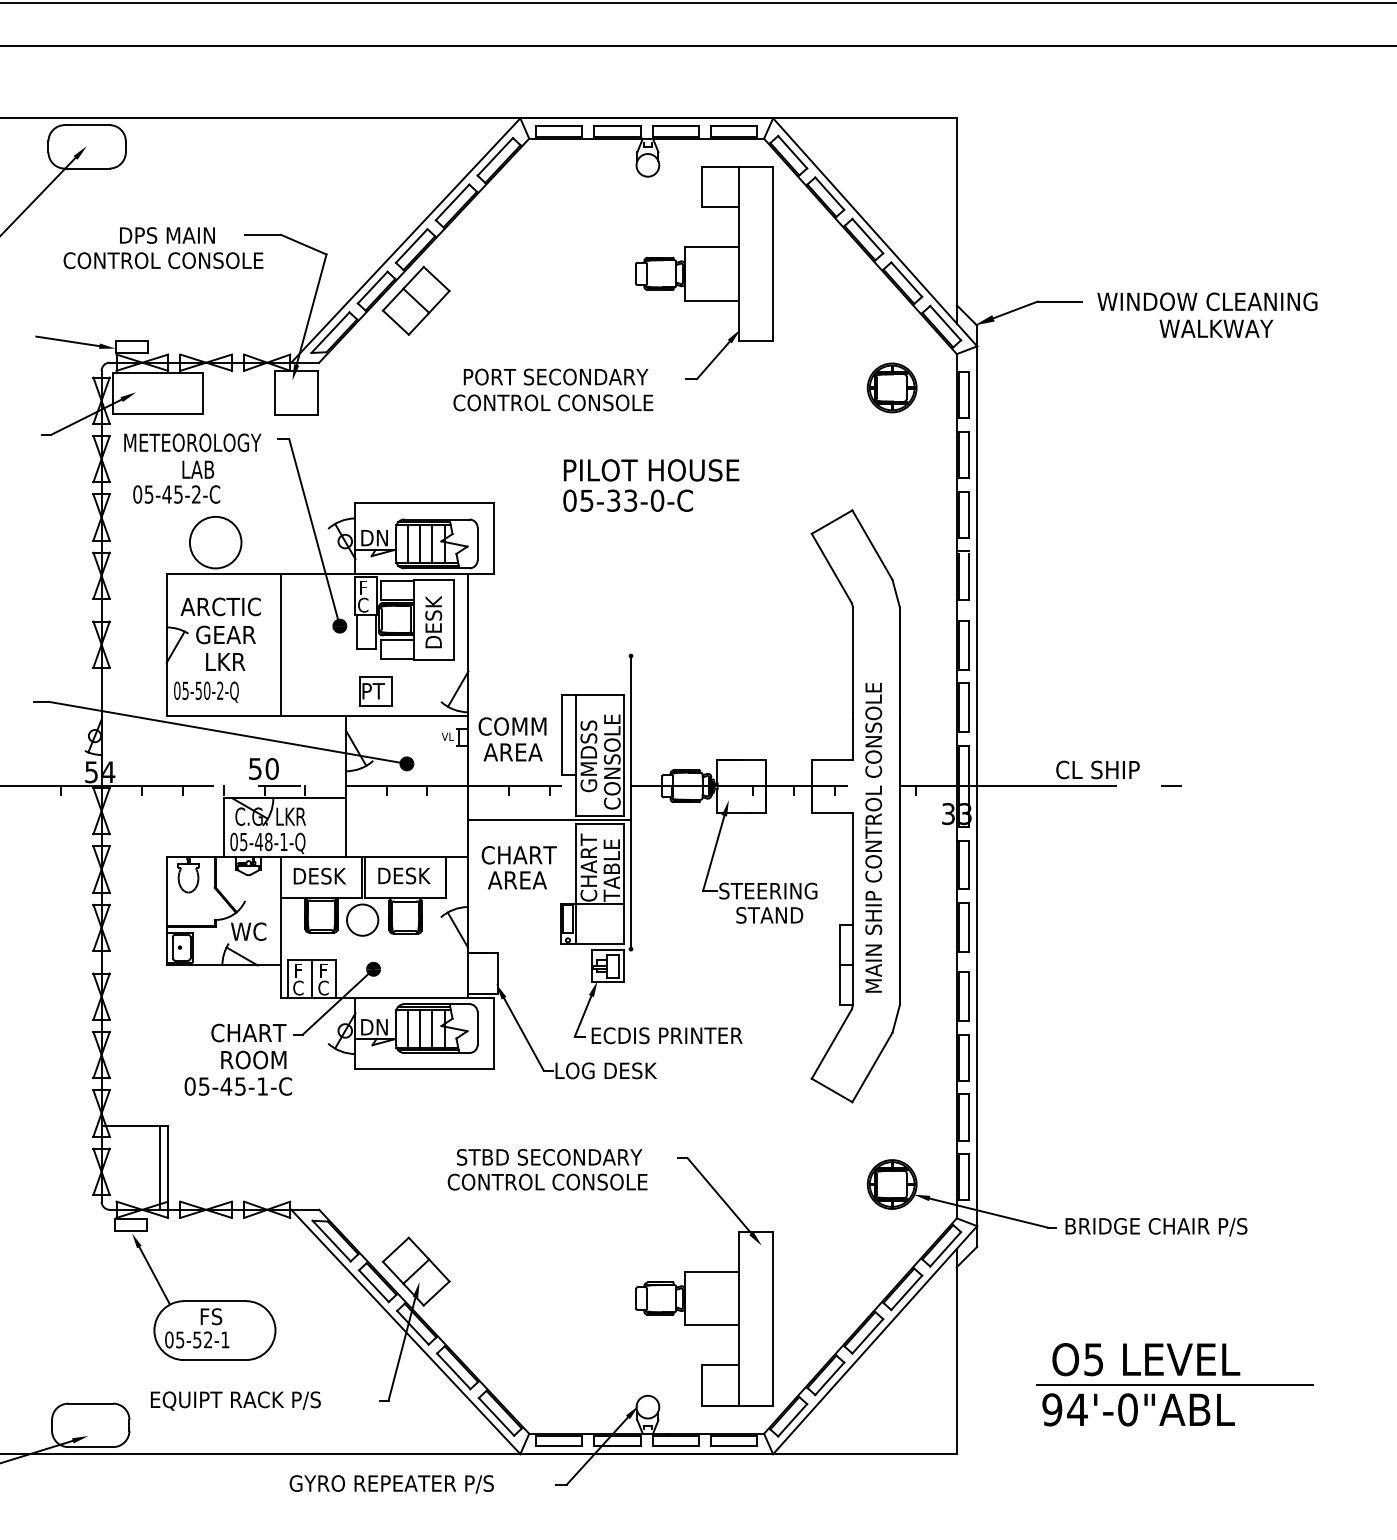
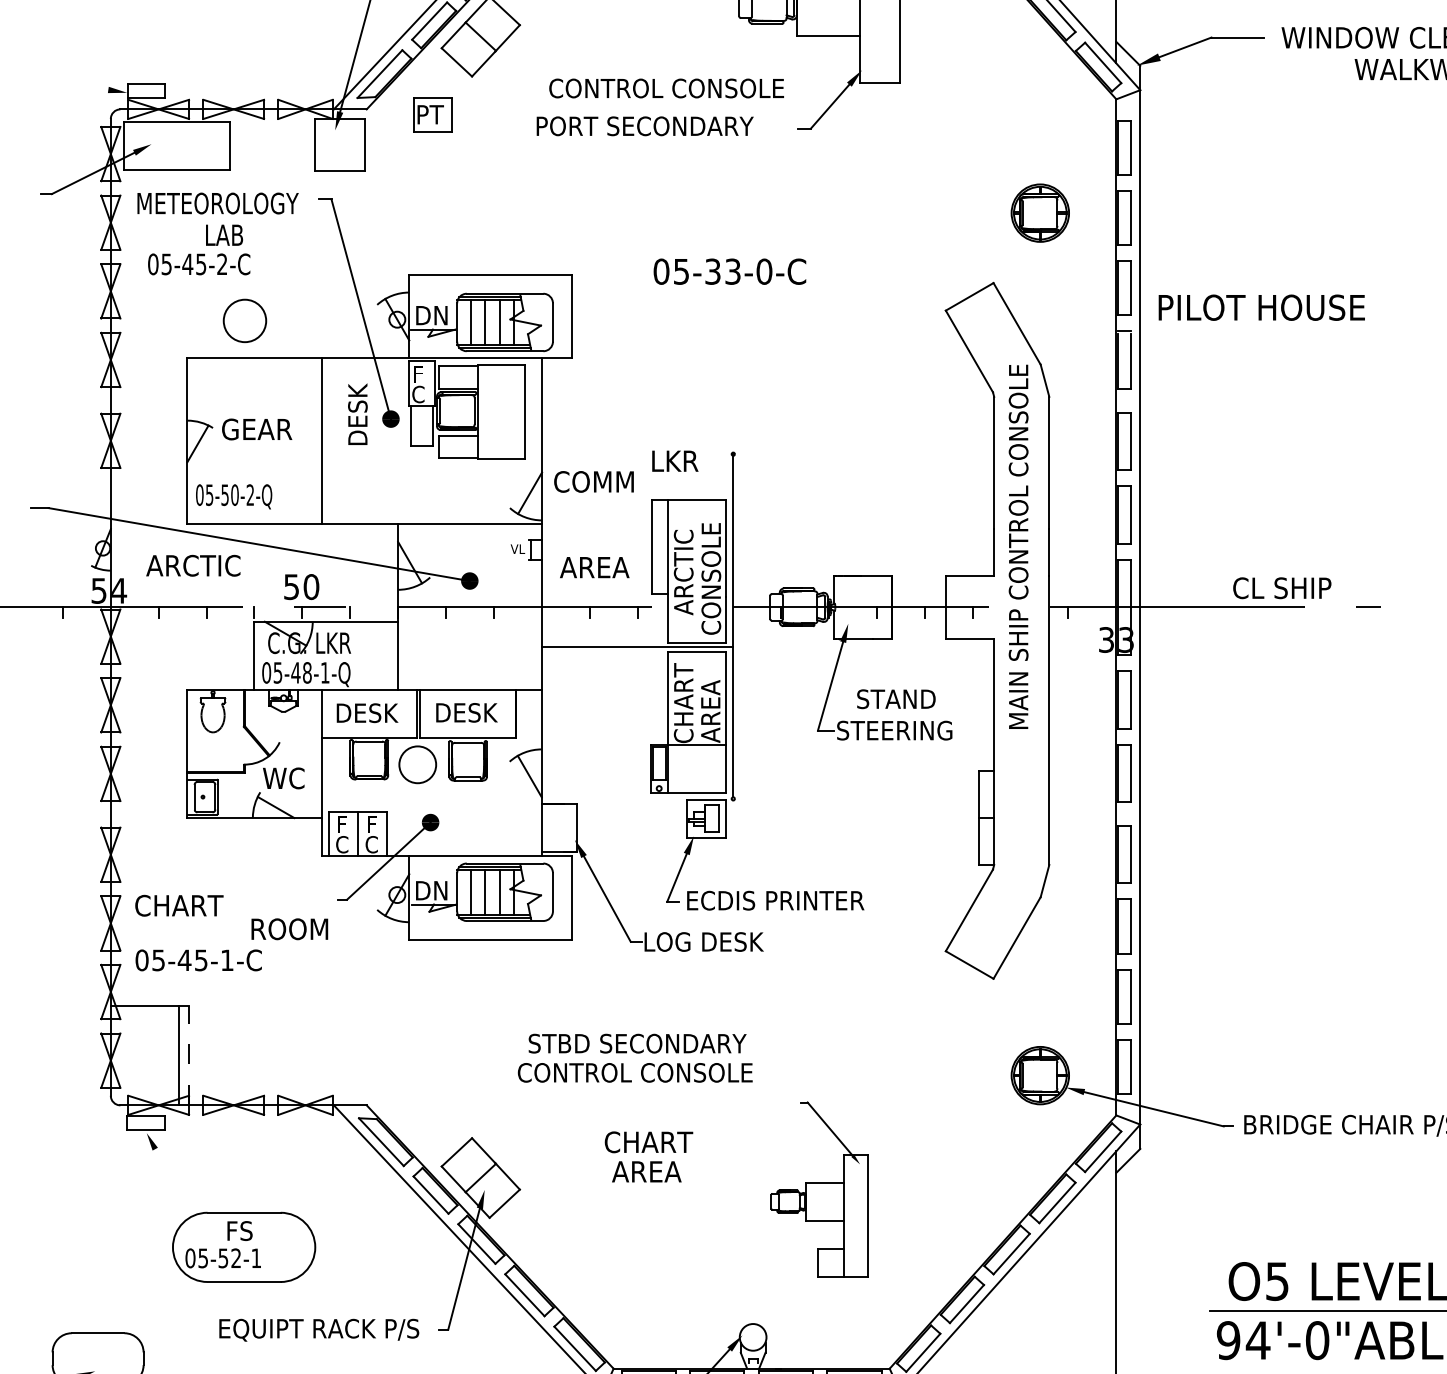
line: (67, 341) -> (70, 84), removed
part: (891, 387) -> (1039, 212), moved
text: (553, 402) -> (666, 88), moved
text: (651, 470) -> (1261, 307), moved
circle: (215, 542) -> (244, 320), size x0.7
text: (220, 606) -> (193, 565), moved
text: (433, 622) -> (357, 414), moved
text: (225, 661) -> (675, 460), moved
part: (375, 691) -> (432, 115), moved
text: (512, 726) -> (593, 481), moved
text: (588, 756) -> (683, 572), GMDSS -> ARCTIC
text: (873, 837) -> (1018, 546), moved
text: (518, 867) -> (648, 1156), moved
text: (611, 870) -> (710, 706), TABLE -> AREA
text: (769, 915) -> (896, 699), moved
text: (248, 1032) -> (178, 905), moved
text: (238, 1086) -> (198, 960), moved
line: (168, 1167) -> (189, 1055), solid -> dashed
line: (154, 1275) -> (173, 1182), removed
part: (704, 1281) -> (819, 1189), size x0.6
text: (235, 1400) -> (318, 1329), moved

